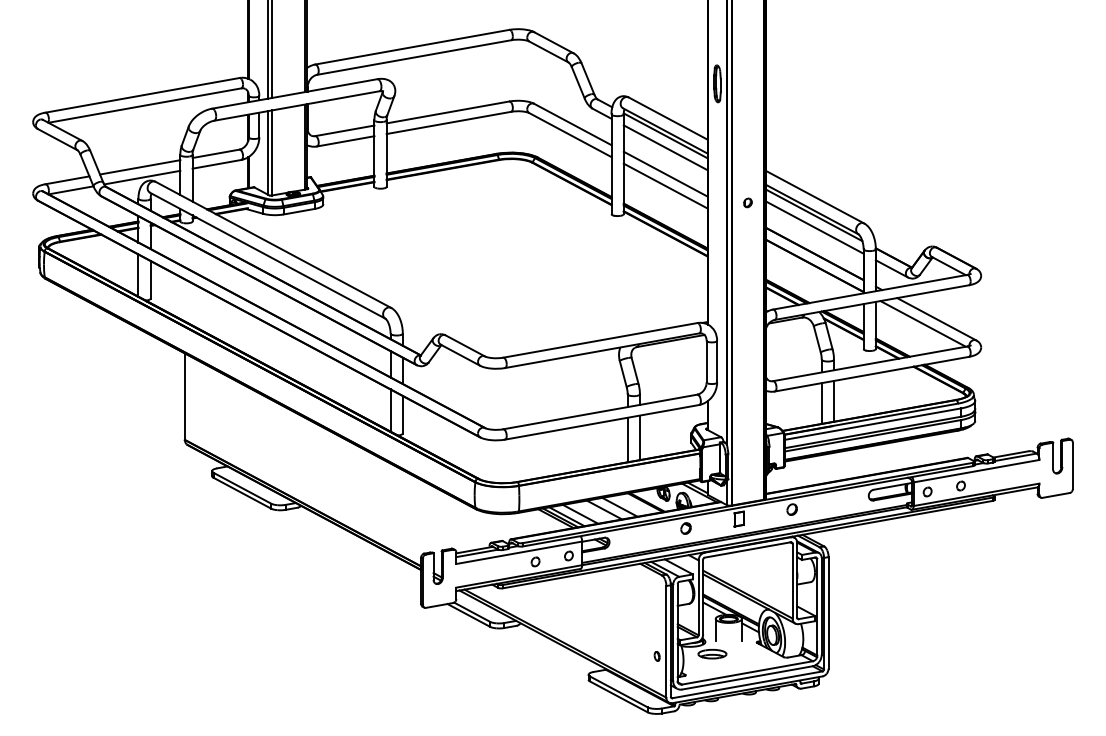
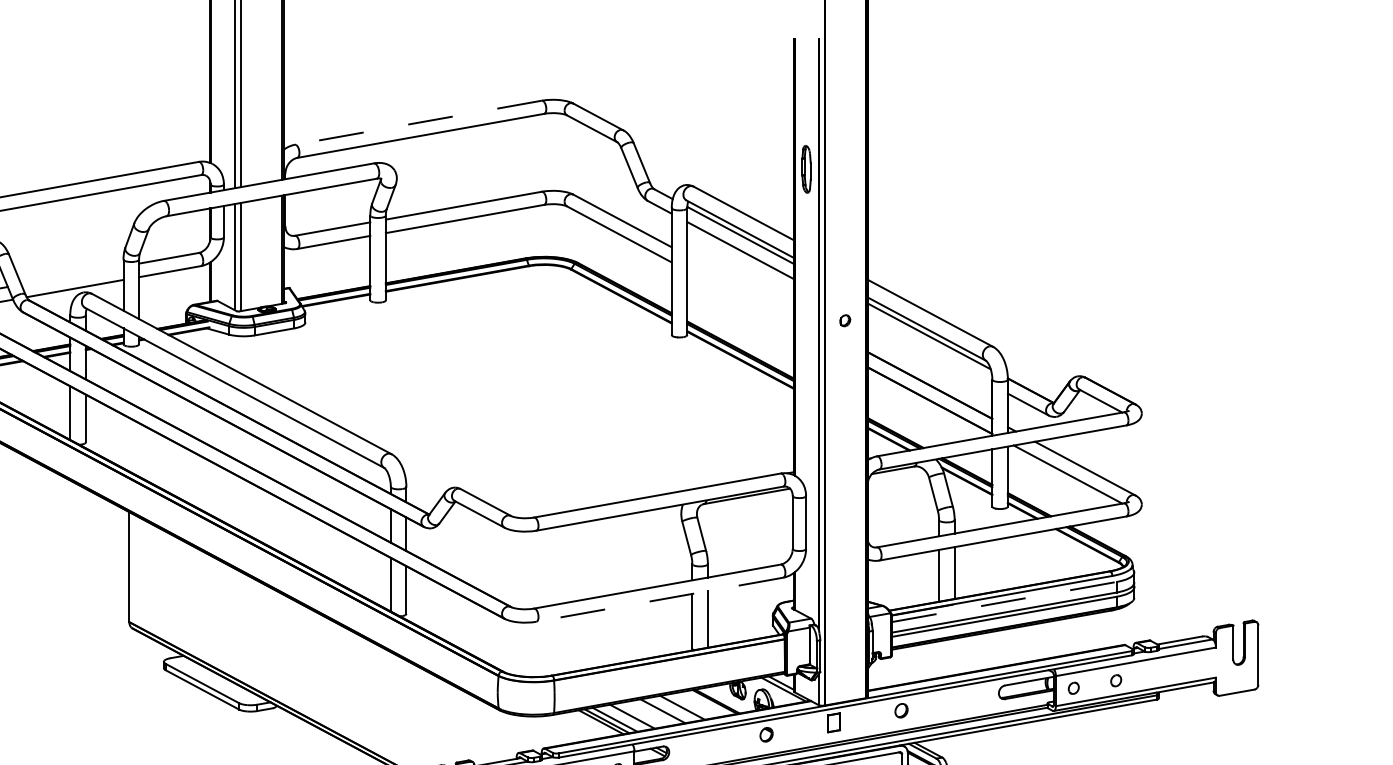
line: (412, 47) -> (418, 123), solid -> dashed
line: (140, 167) -> (72, 275), removed
line: (665, 173) -> (740, 283), removed
line: (665, 185) -> (740, 298), removed
line: (814, 227) -> (929, 351), removed
line: (602, 422) -> (660, 599), solid -> dashed
line: (872, 424) -> (1003, 602), solid -> dashed

